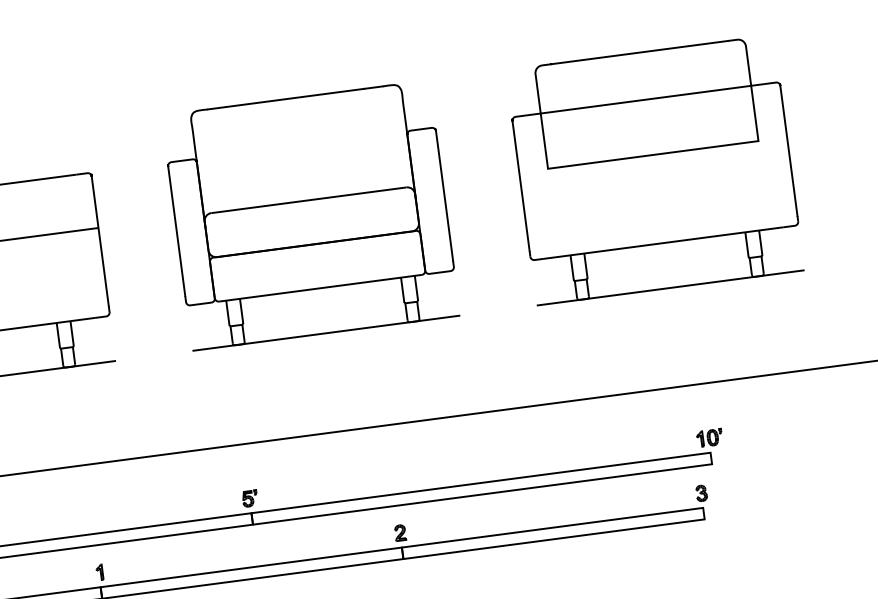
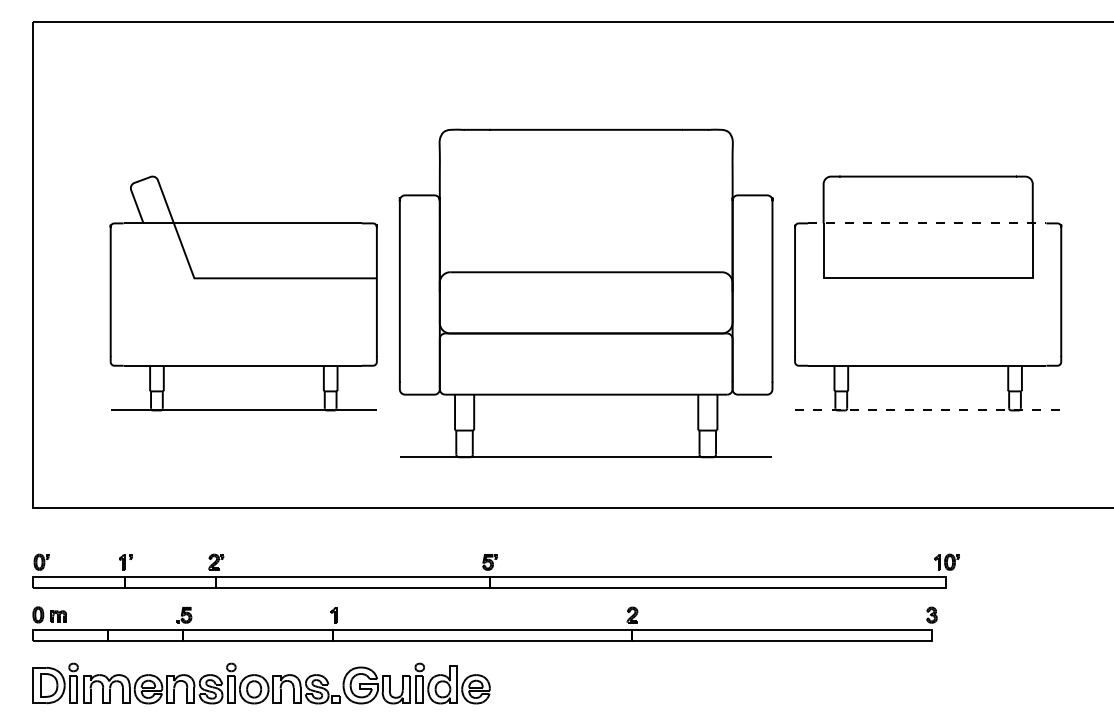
line: (645, 99) -> (927, 223), solid -> dashed
part: (310, 215) -> (585, 293), size x1.4
line: (671, 287) -> (928, 410), solid -> dashed

